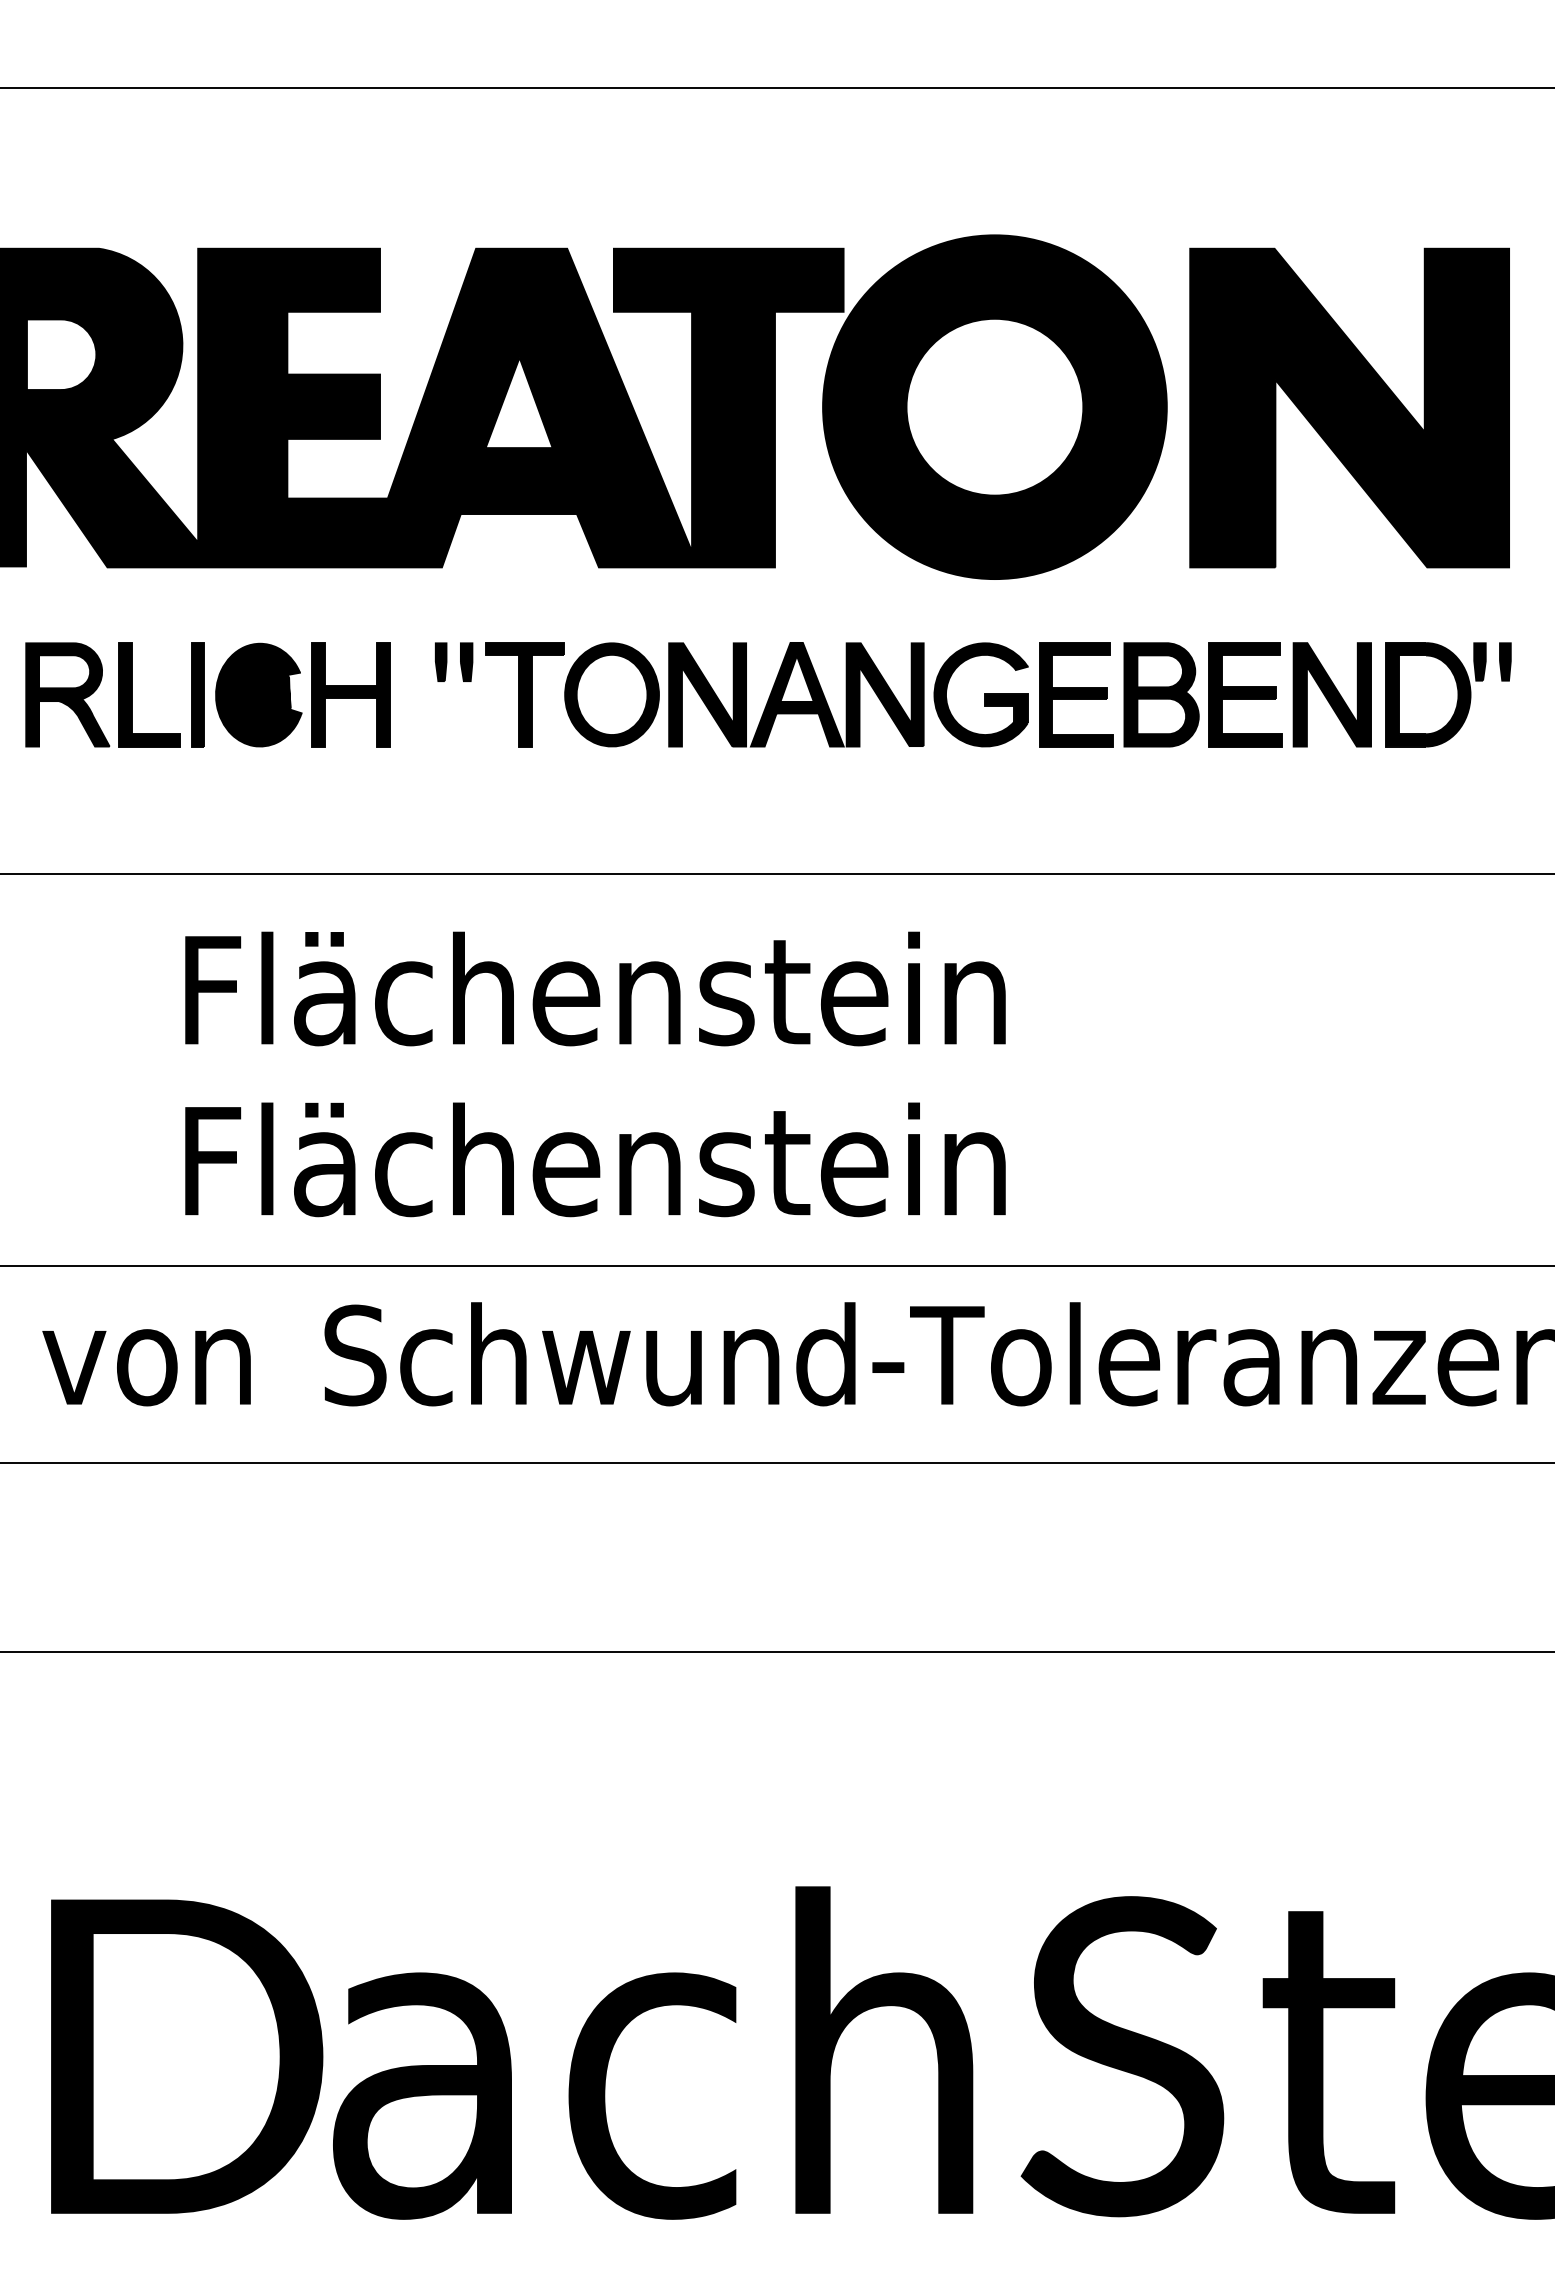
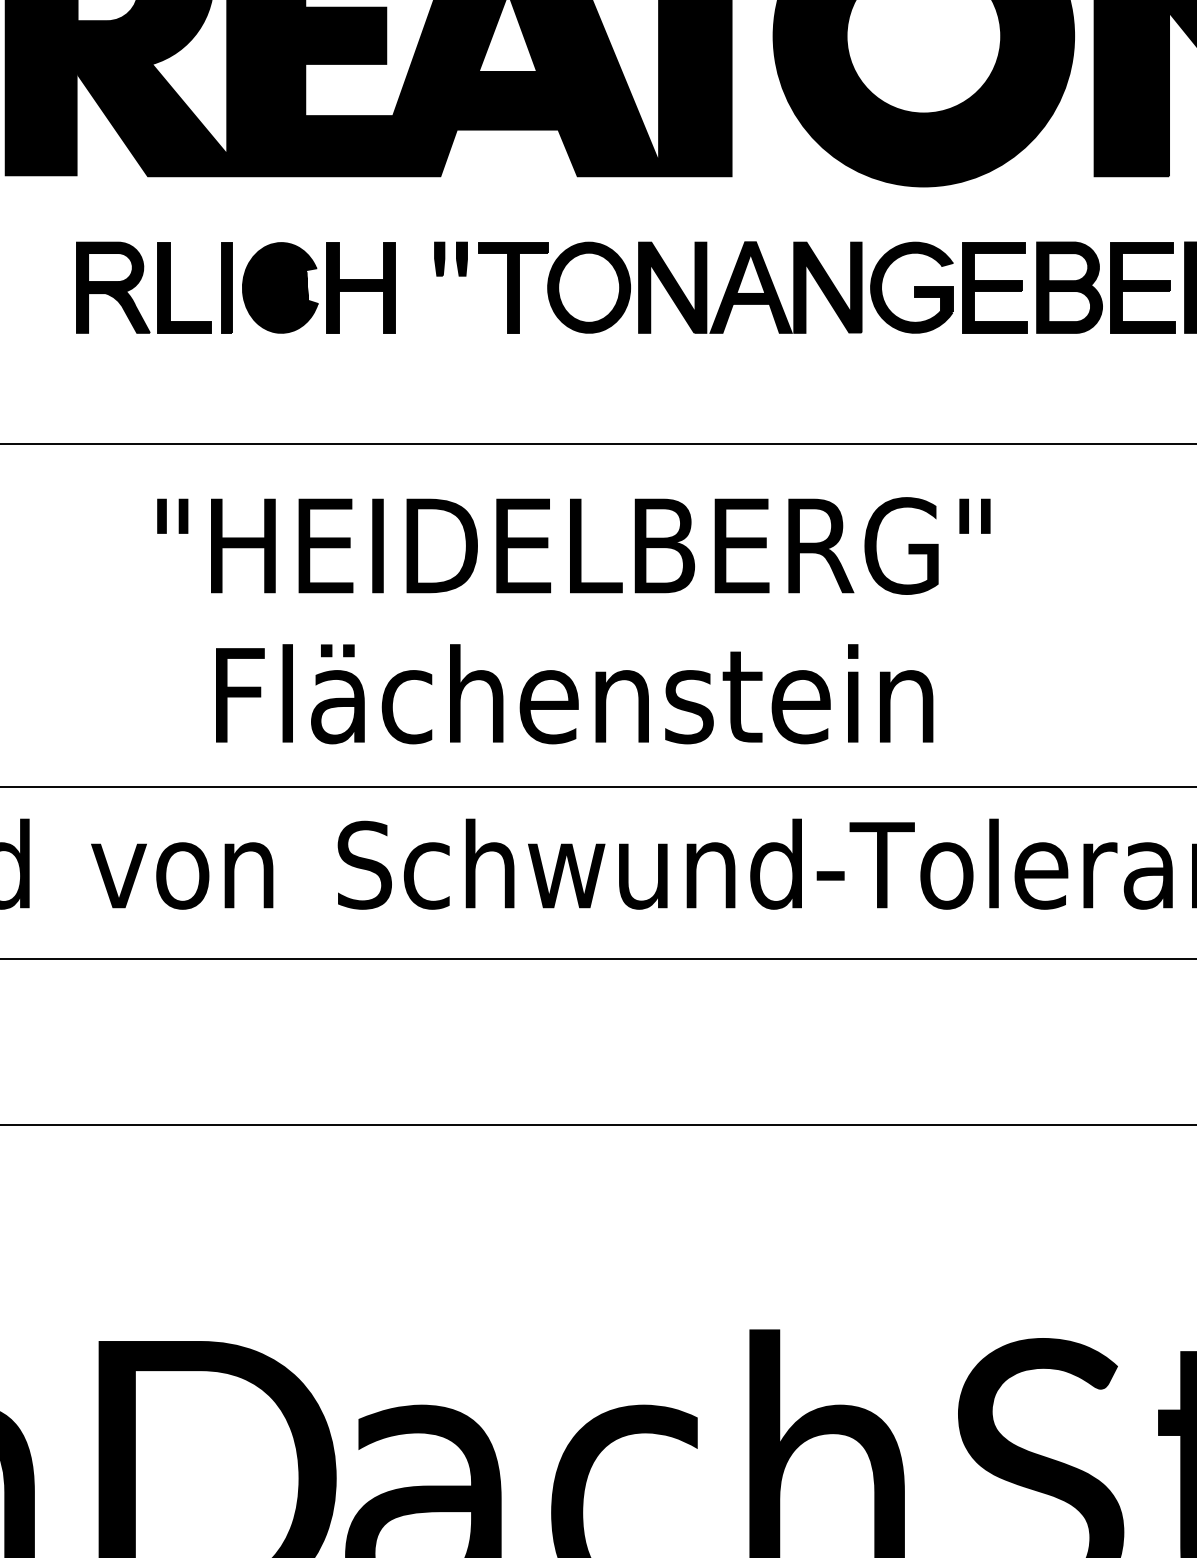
text: (594, 988) -> (573, 544), Flächenstein -> "HEIDELBERG"

